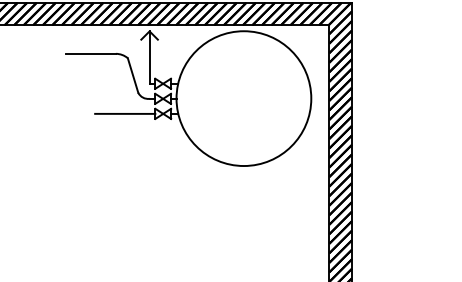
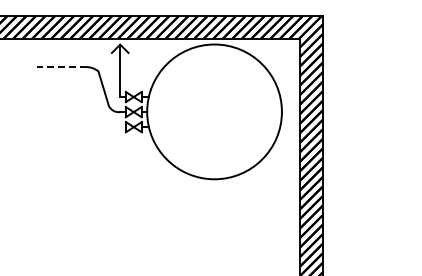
line: (91, 53) -> (62, 66), solid -> dashed
line: (125, 113) -> (96, 126), removed

